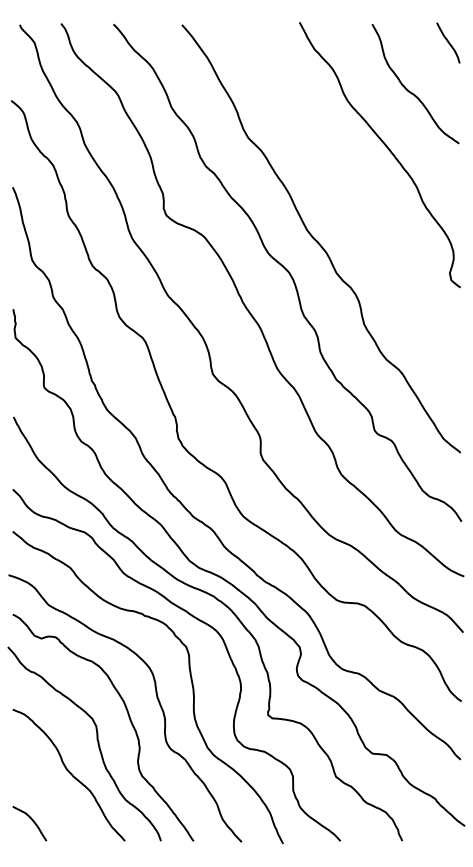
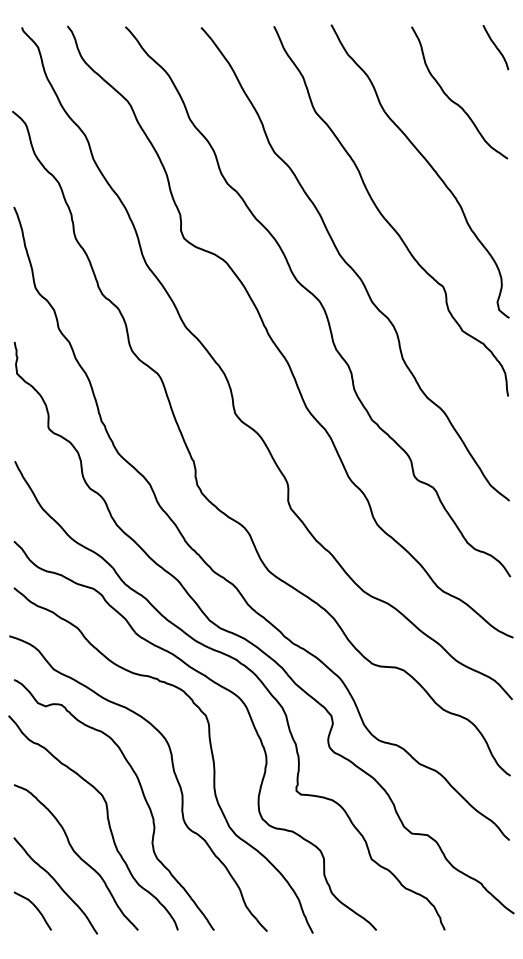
curve: (347, 195) -> (384, 216), added
curve: (51, 799) -> (56, 884), added

